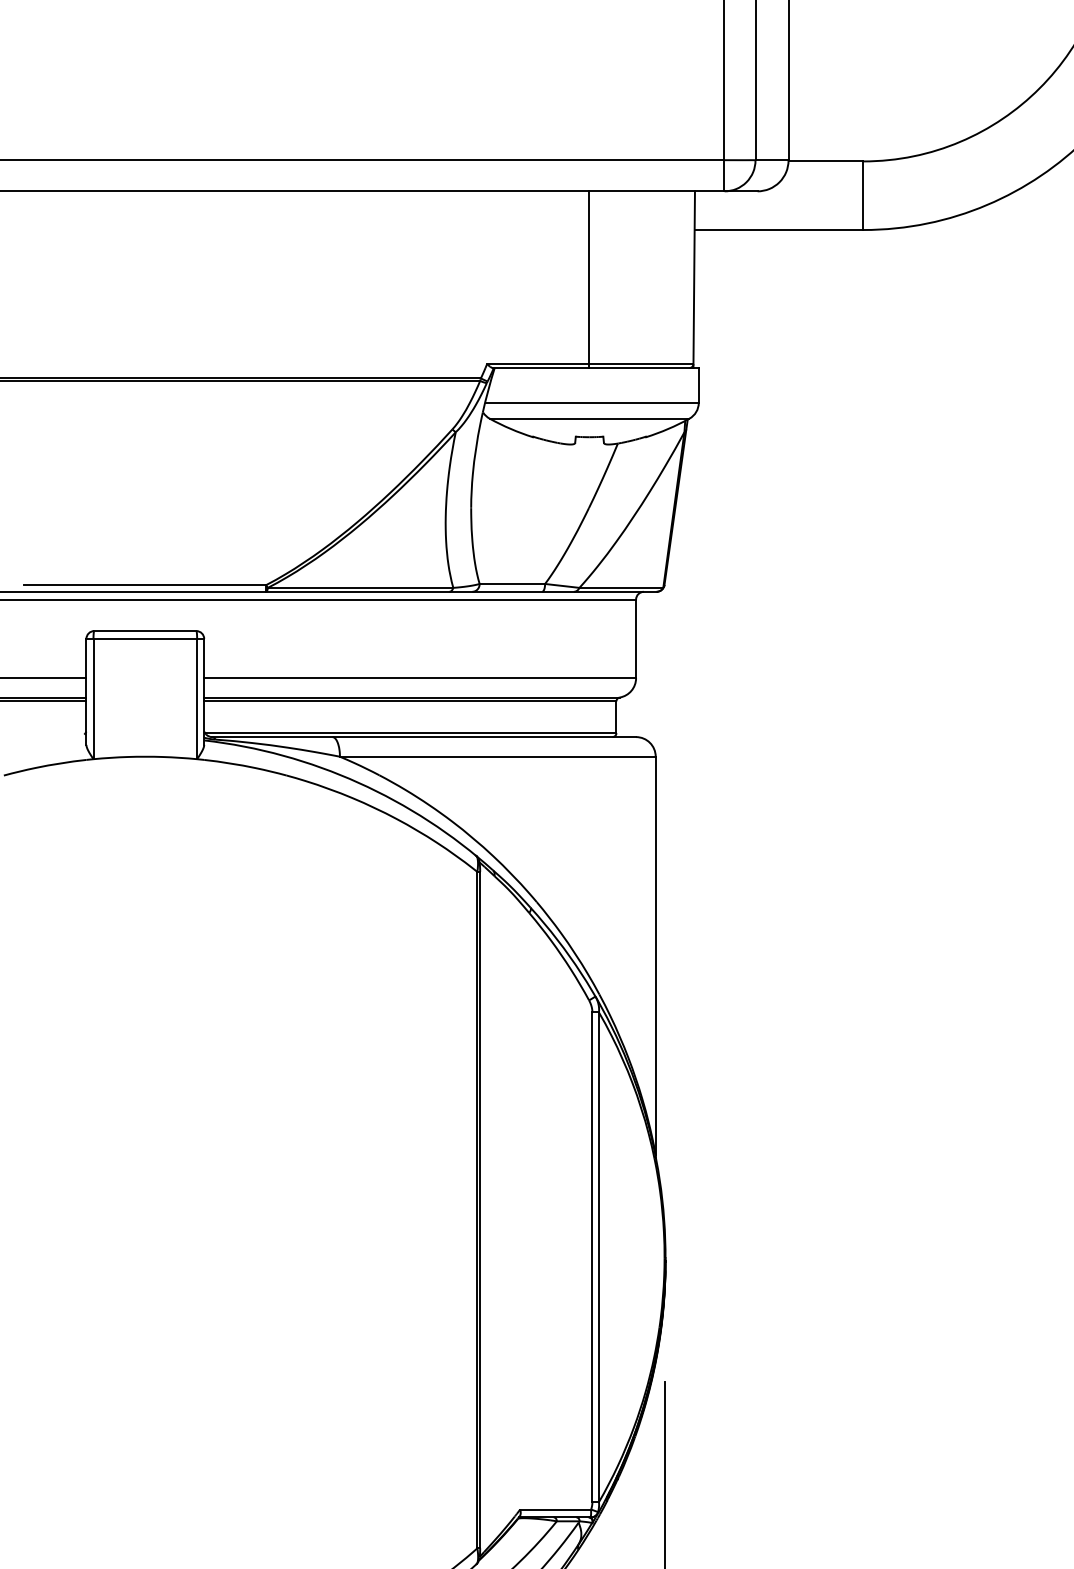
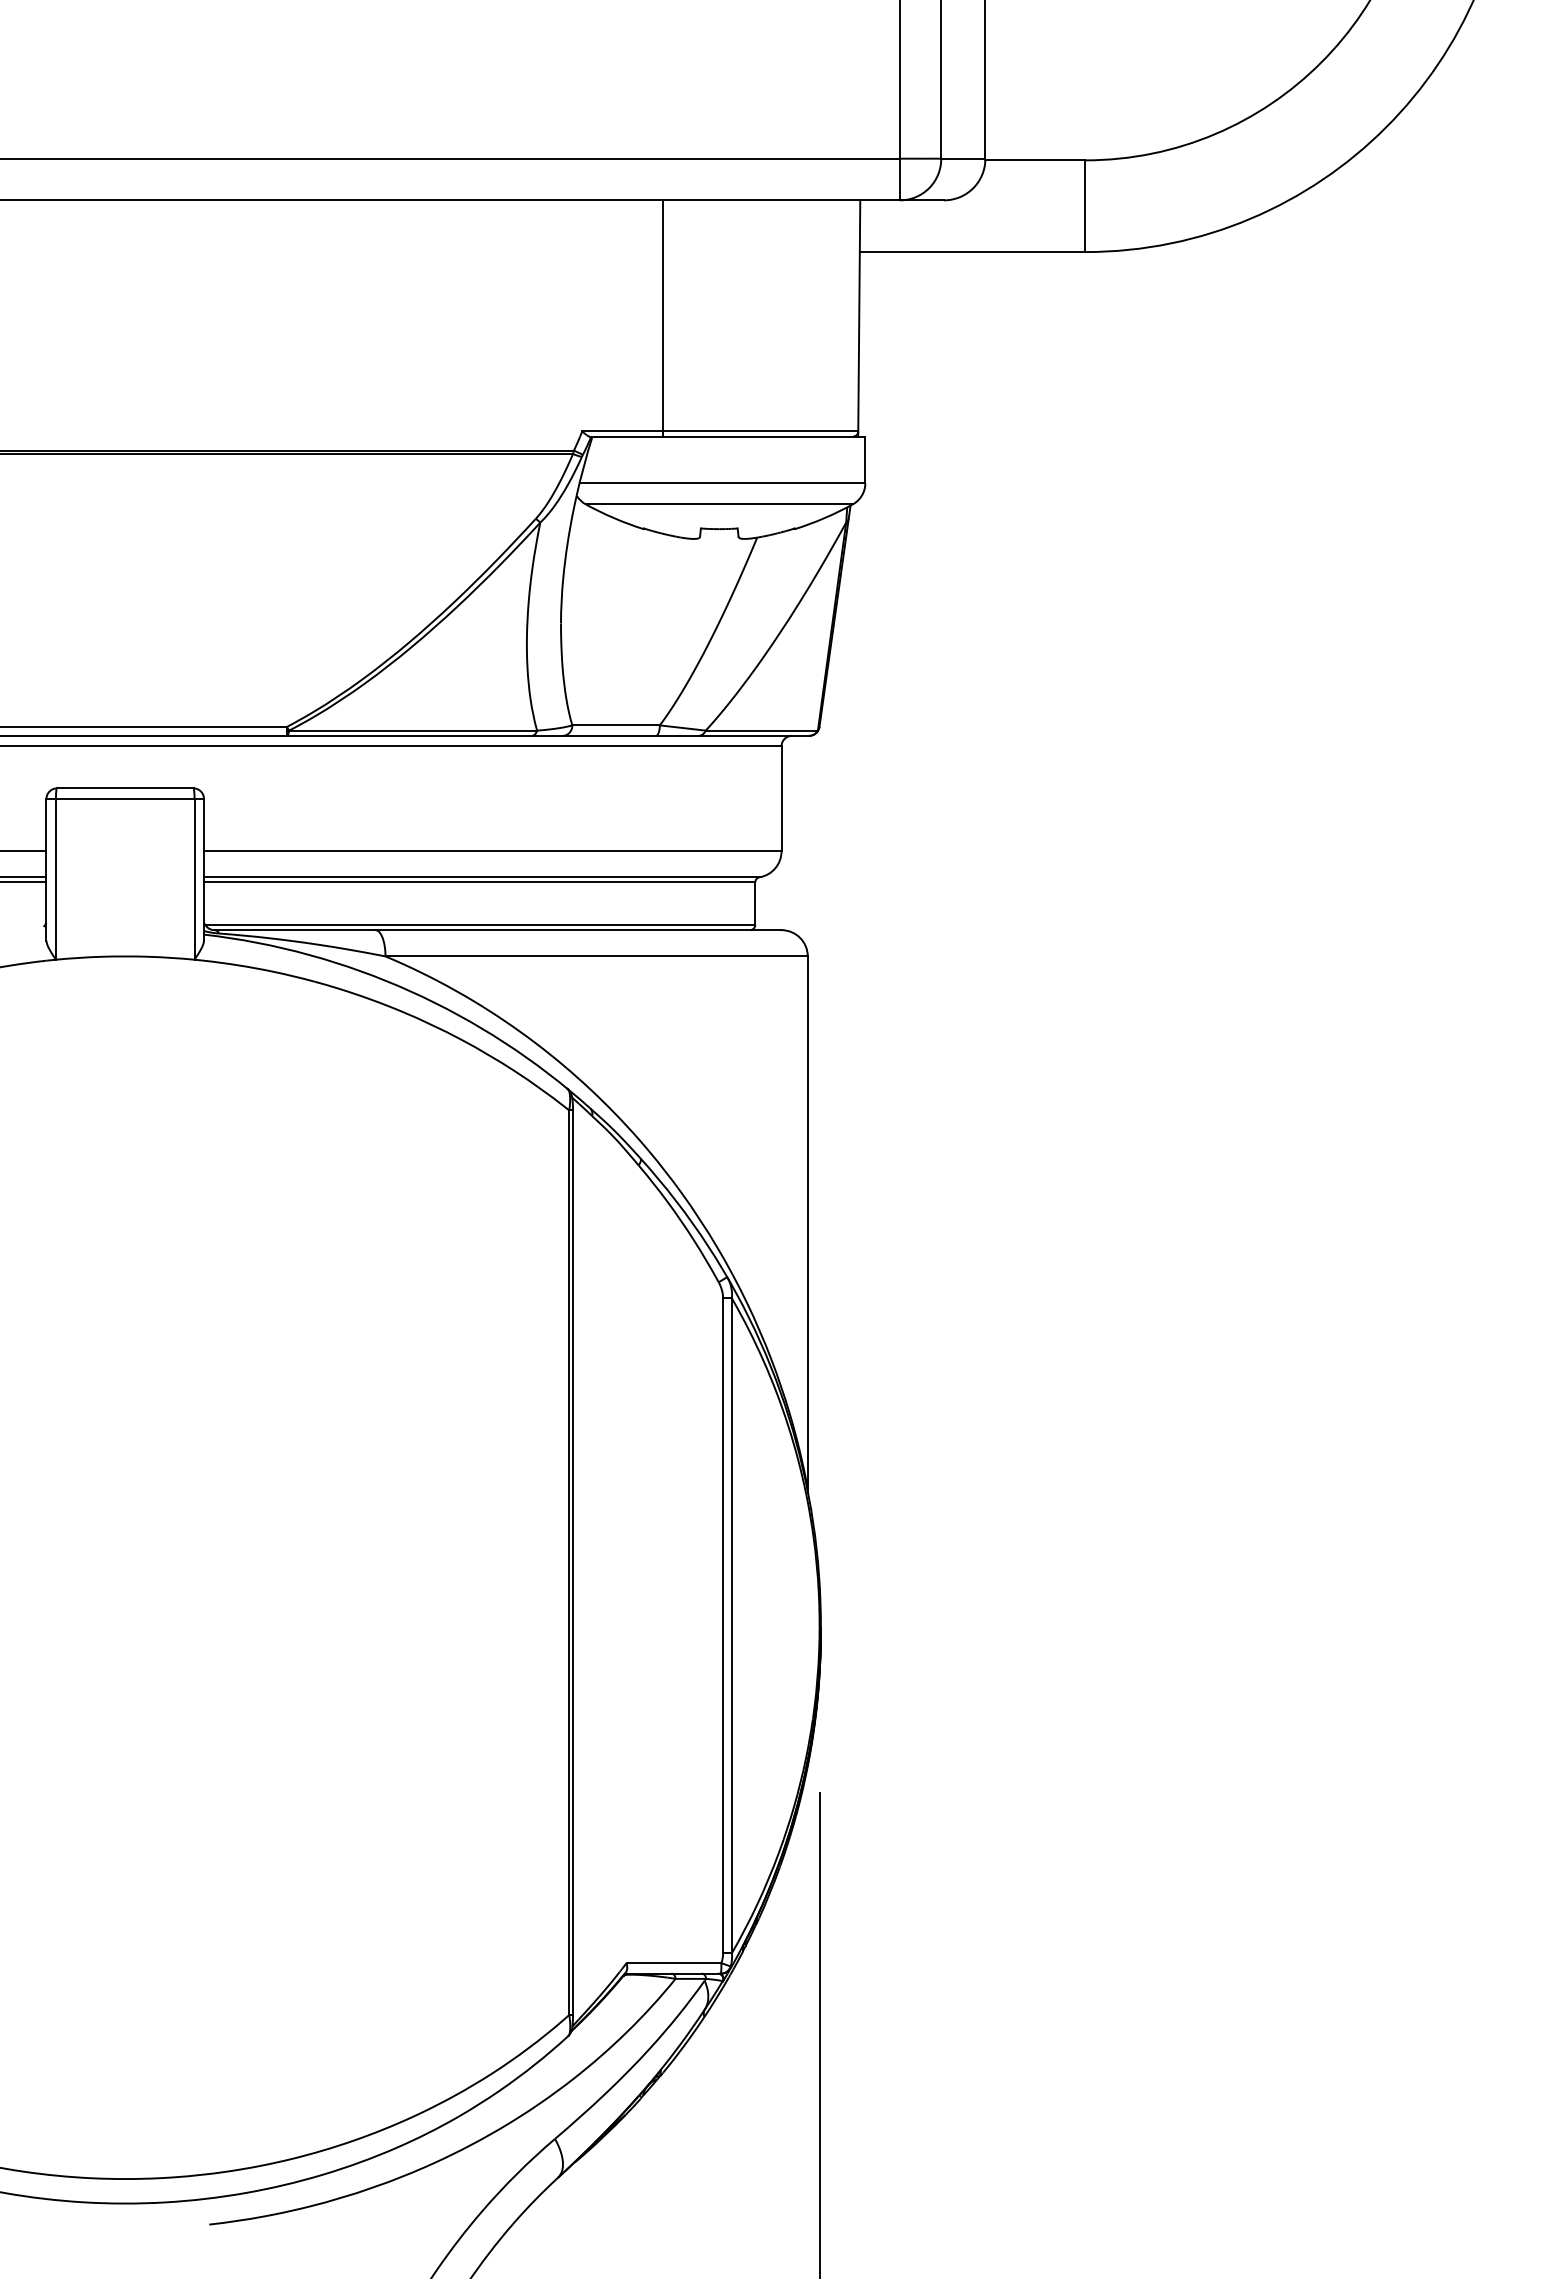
line: (588, 279) -> (662, 318), moved

